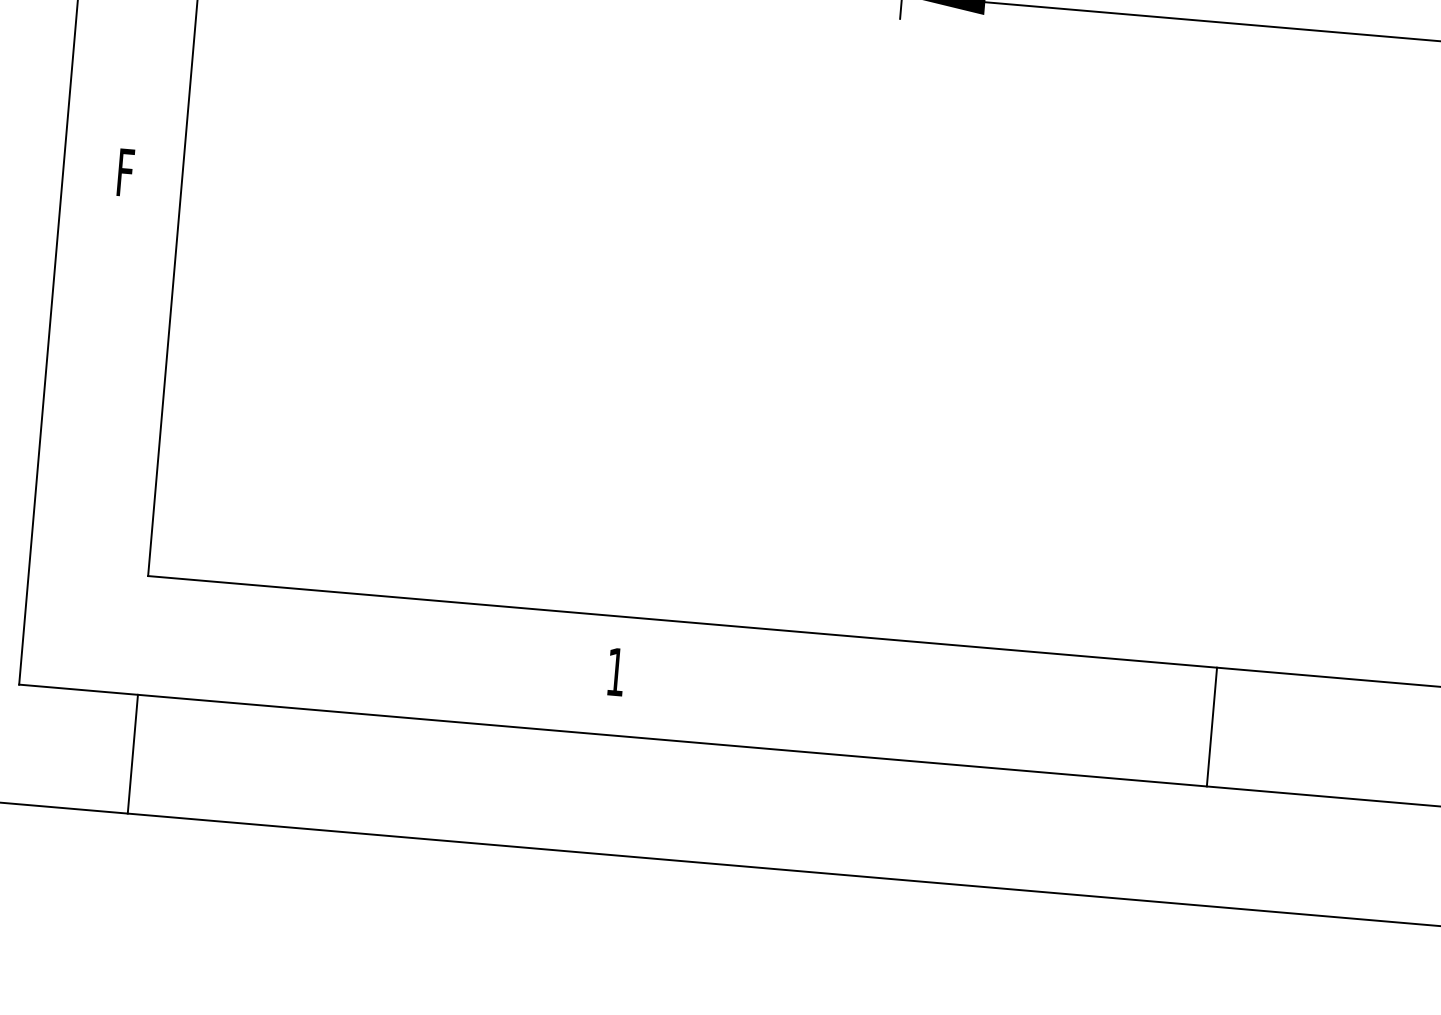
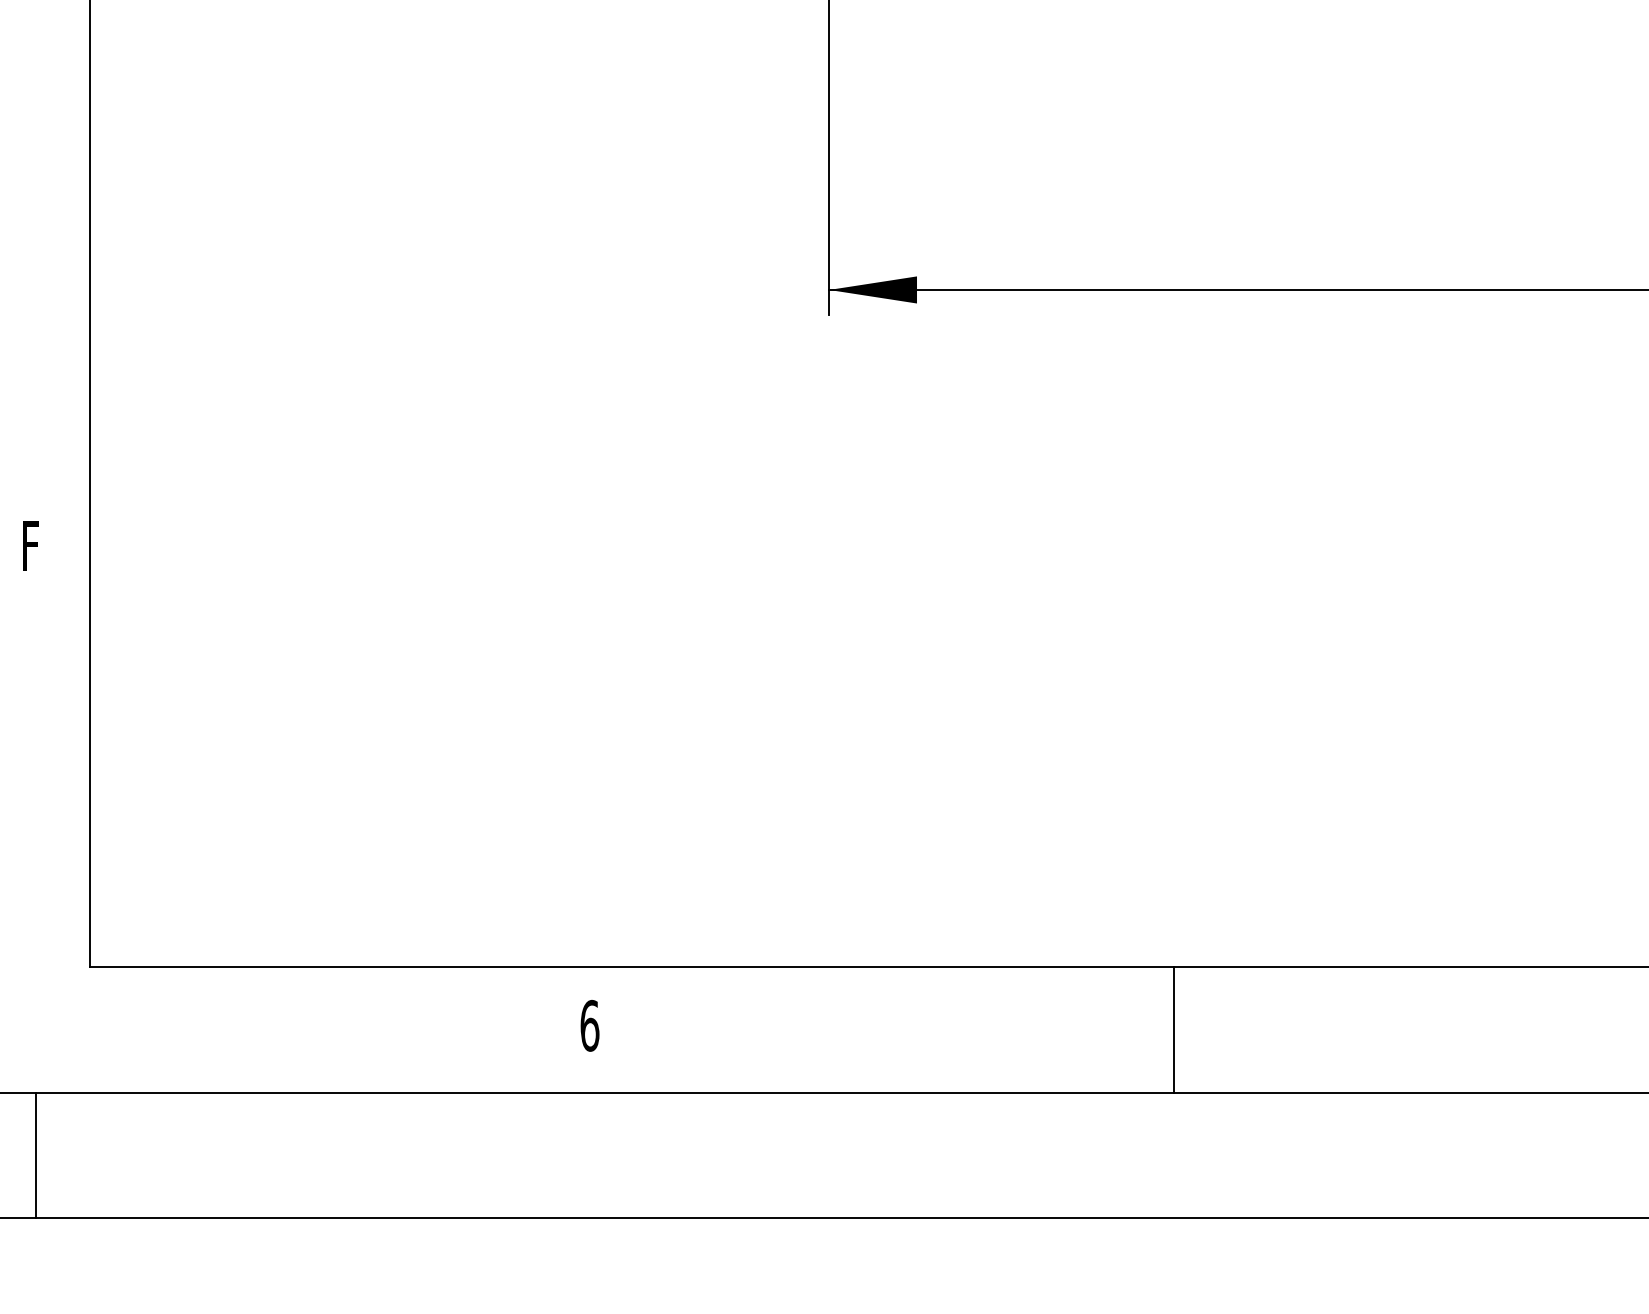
text: (615, 671) -> (589, 1025), 1 -> 6
line: (1211, 726) -> (1173, 1029), moved
line: (132, 754) -> (36, 1155), moved

